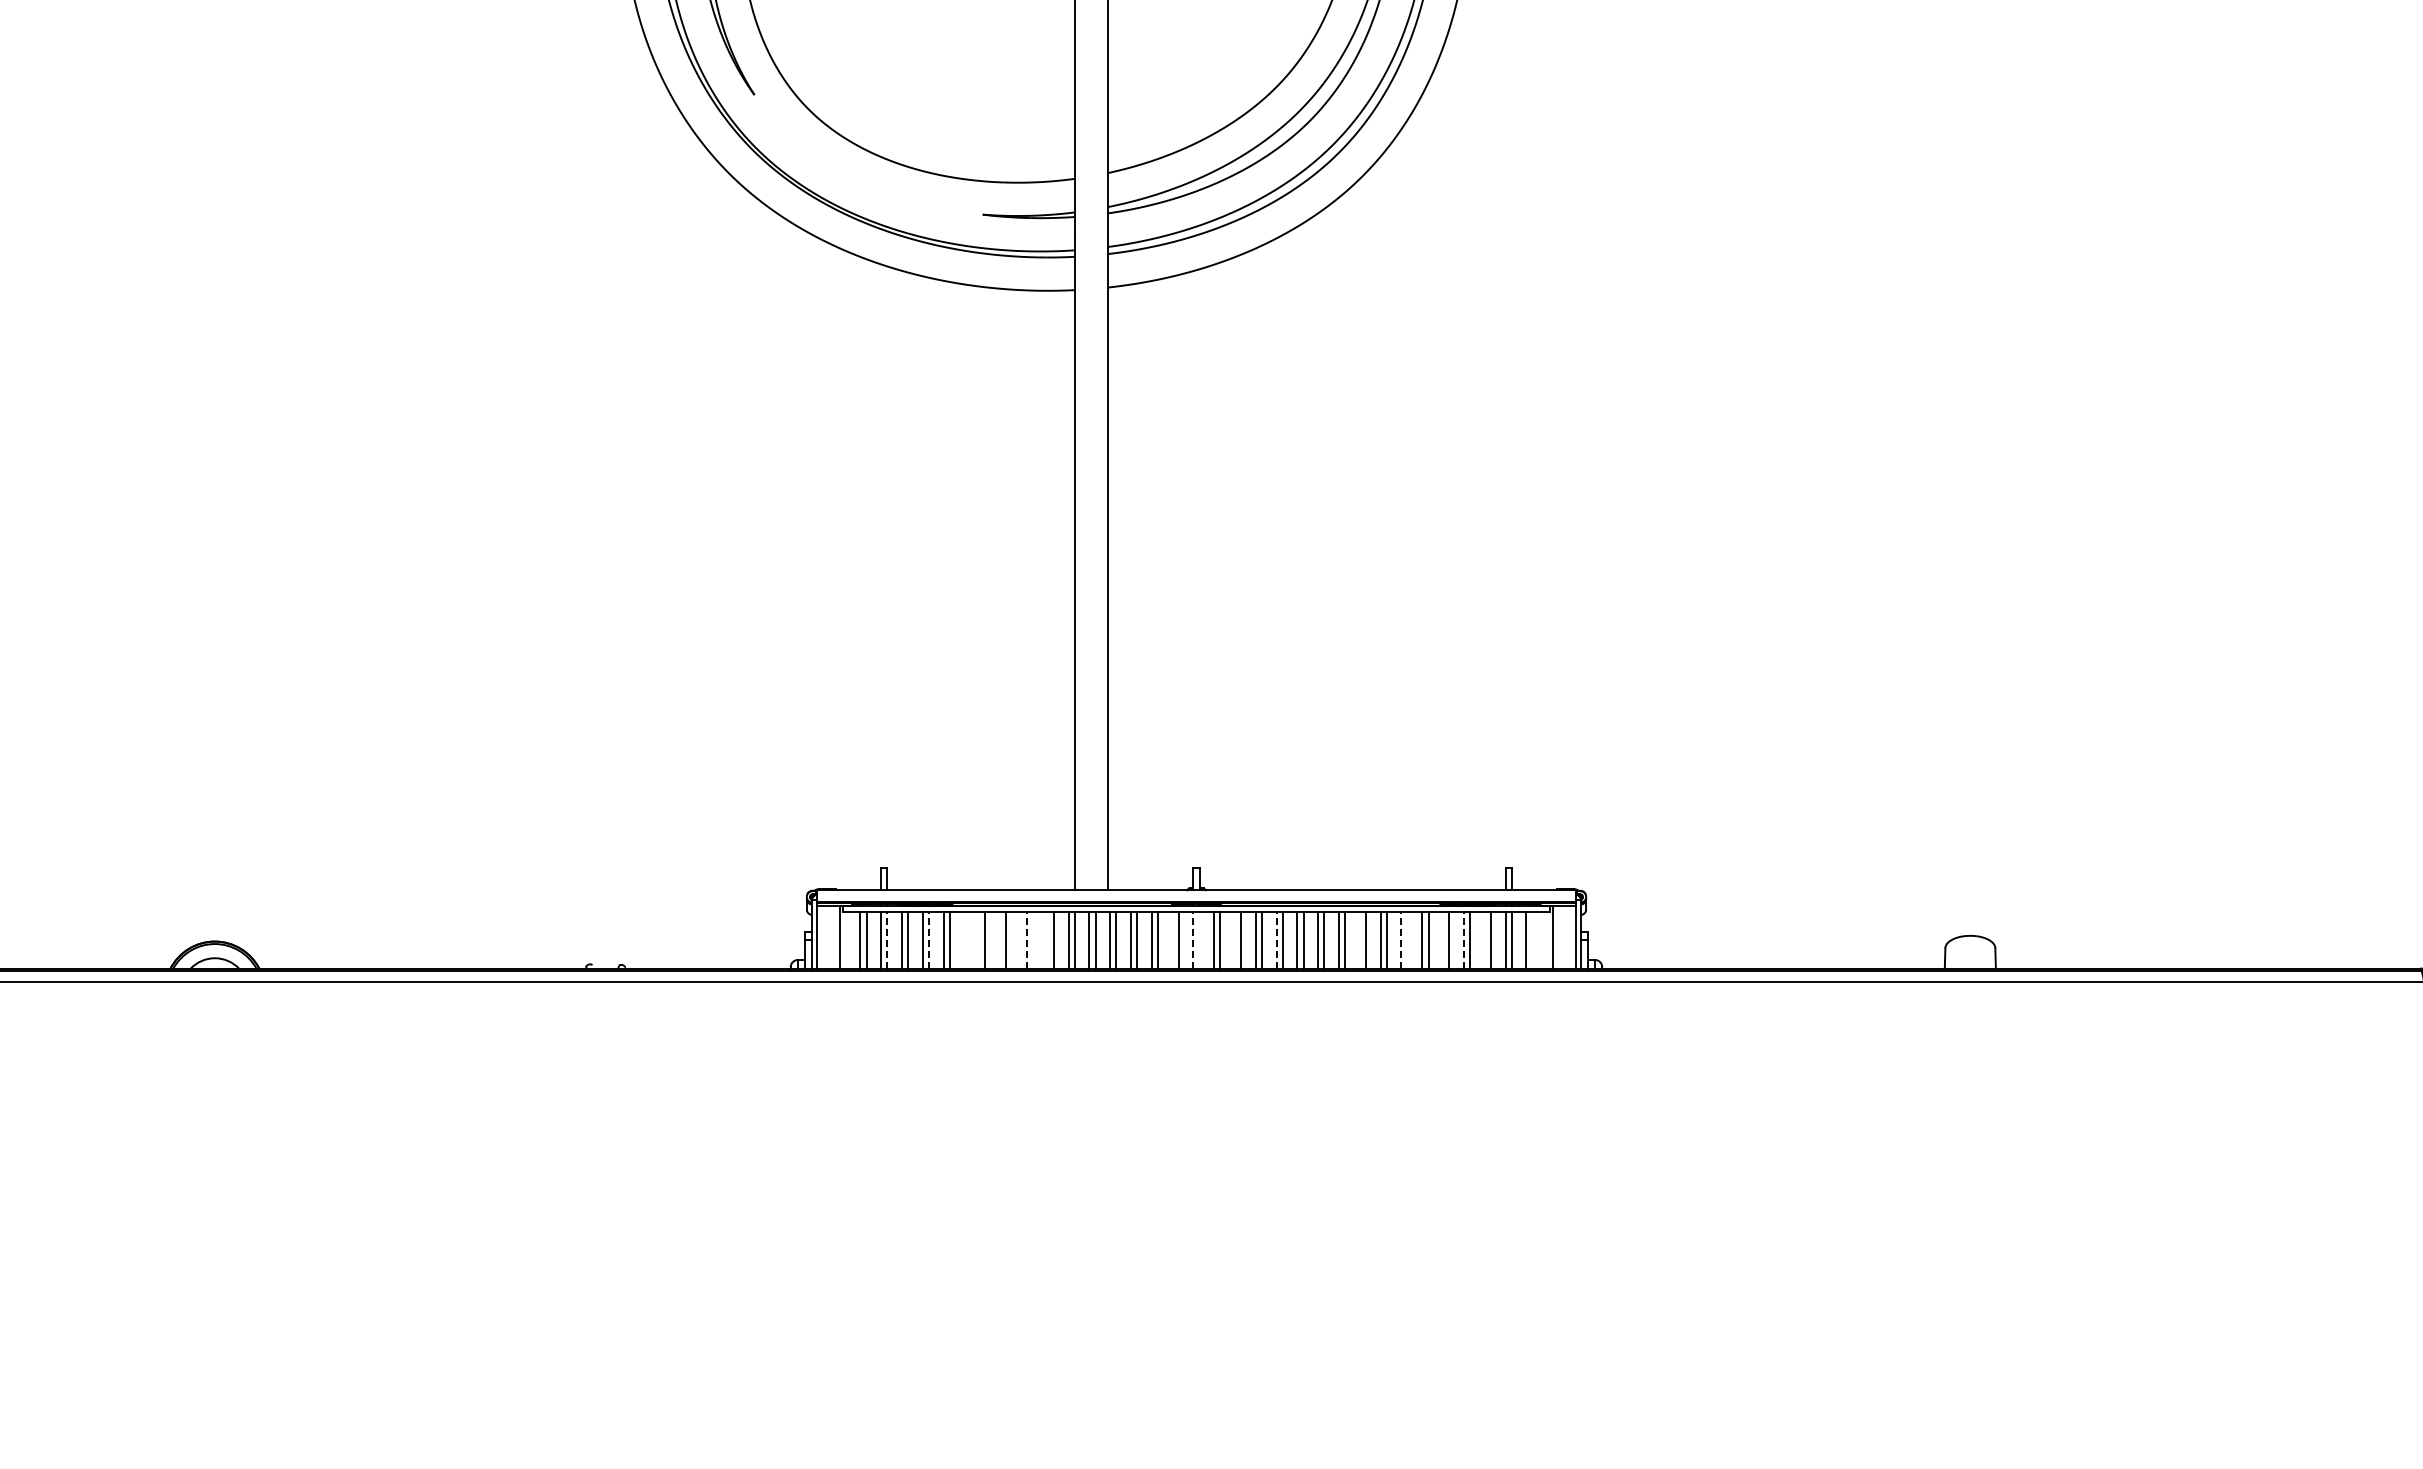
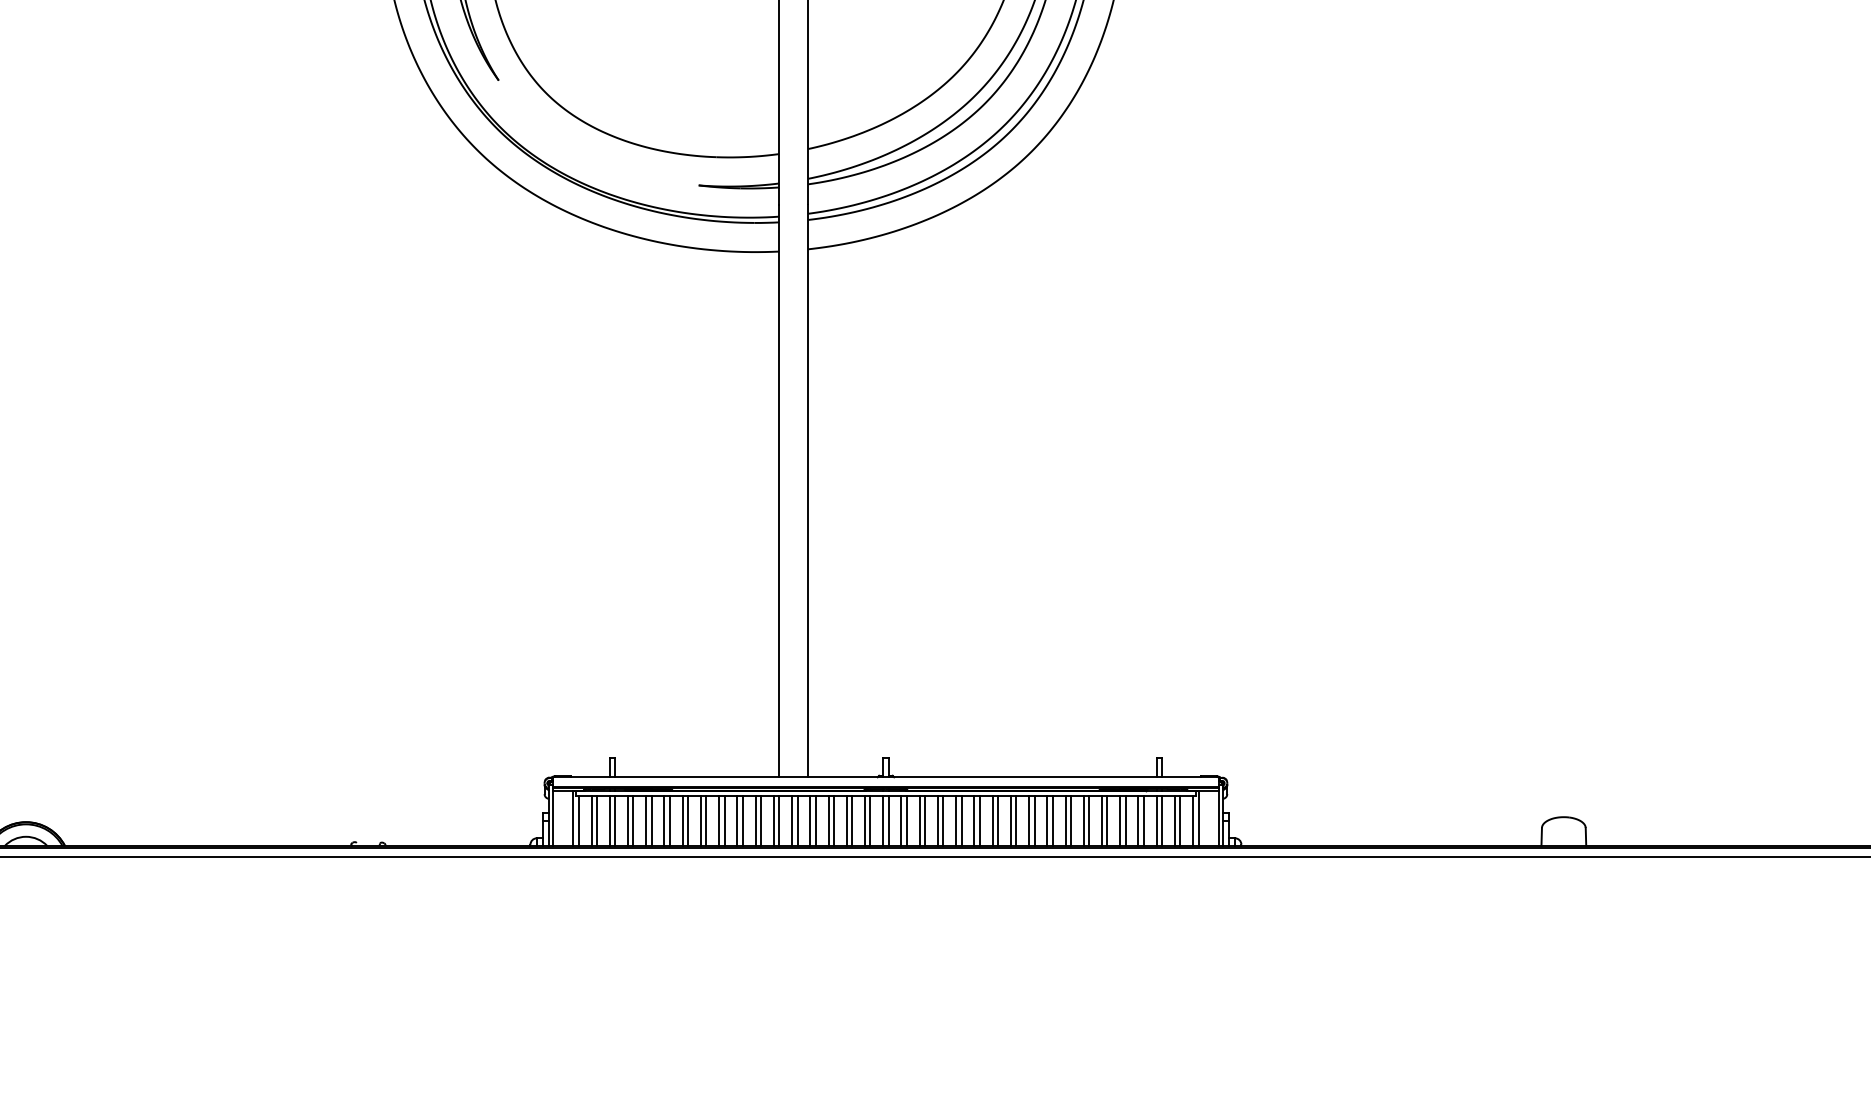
line: (887, 939) -> (615, 820), dashed -> solid
line: (929, 939) -> (652, 820), dashed -> solid
line: (1026, 939) -> (737, 820), dashed -> solid
line: (1193, 939) -> (883, 820), dashed -> solid
line: (1276, 939) -> (956, 820), dashed -> solid
line: (1401, 939) -> (1065, 820), dashed -> solid
line: (1463, 939) -> (1119, 820), dashed -> solid
line: (845, 940) -> (578, 821), added
line: (964, 940) -> (682, 821), added
line: (970, 940) -> (687, 821), added
line: (991, 940) -> (706, 821), added
line: (1012, 940) -> (724, 821), added
line: (1033, 940) -> (743, 821), added
line: (1047, 940) -> (755, 821), added
line: (1172, 940) -> (864, 821), added
line: (1199, 940) -> (888, 821), added
line: (1234, 940) -> (919, 821), added
line: (1359, 940) -> (1028, 821), added
line: (1407, 940) -> (1070, 821), added
line: (1443, 940) -> (1102, 821), added
line: (1484, 940) -> (1138, 821), added
line: (1532, 940) -> (1180, 821), added
line: (1547, 940) -> (1193, 821), added

